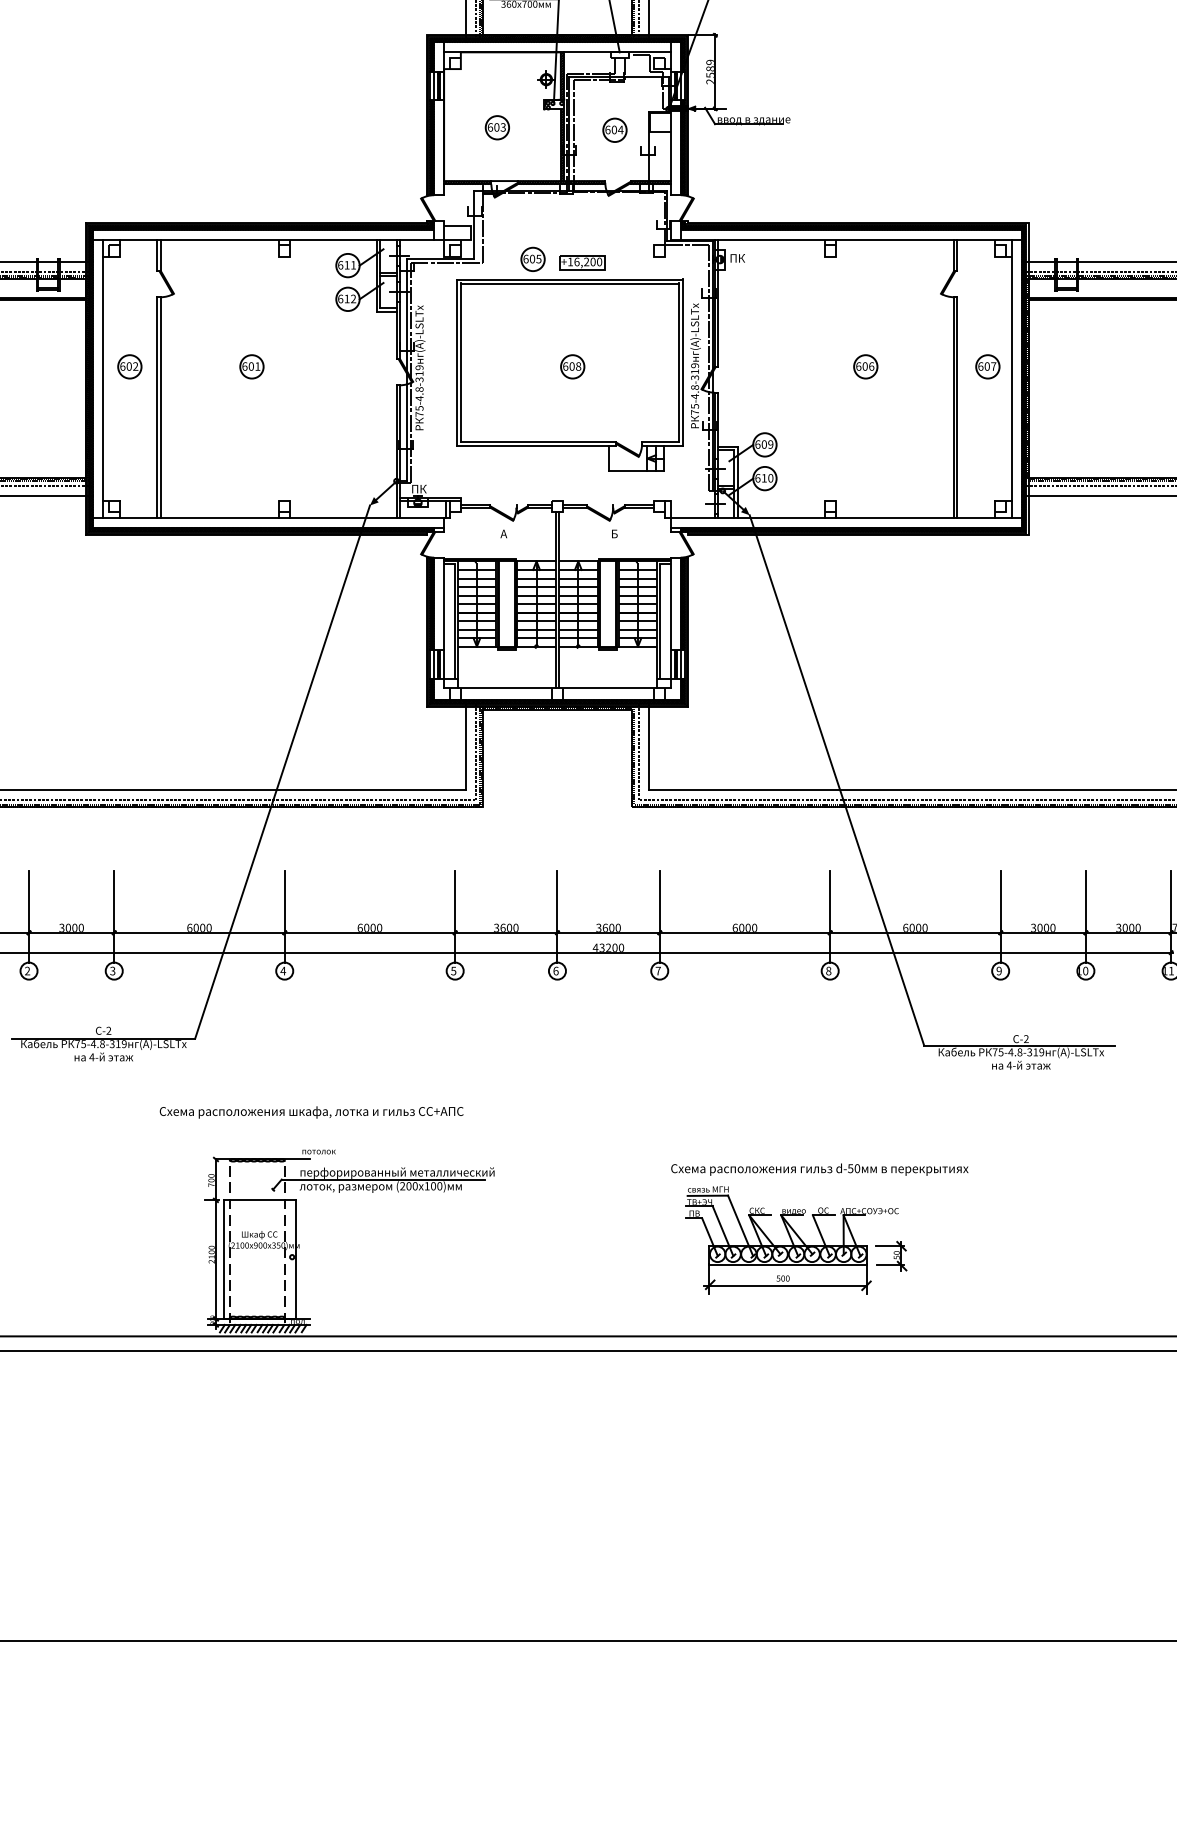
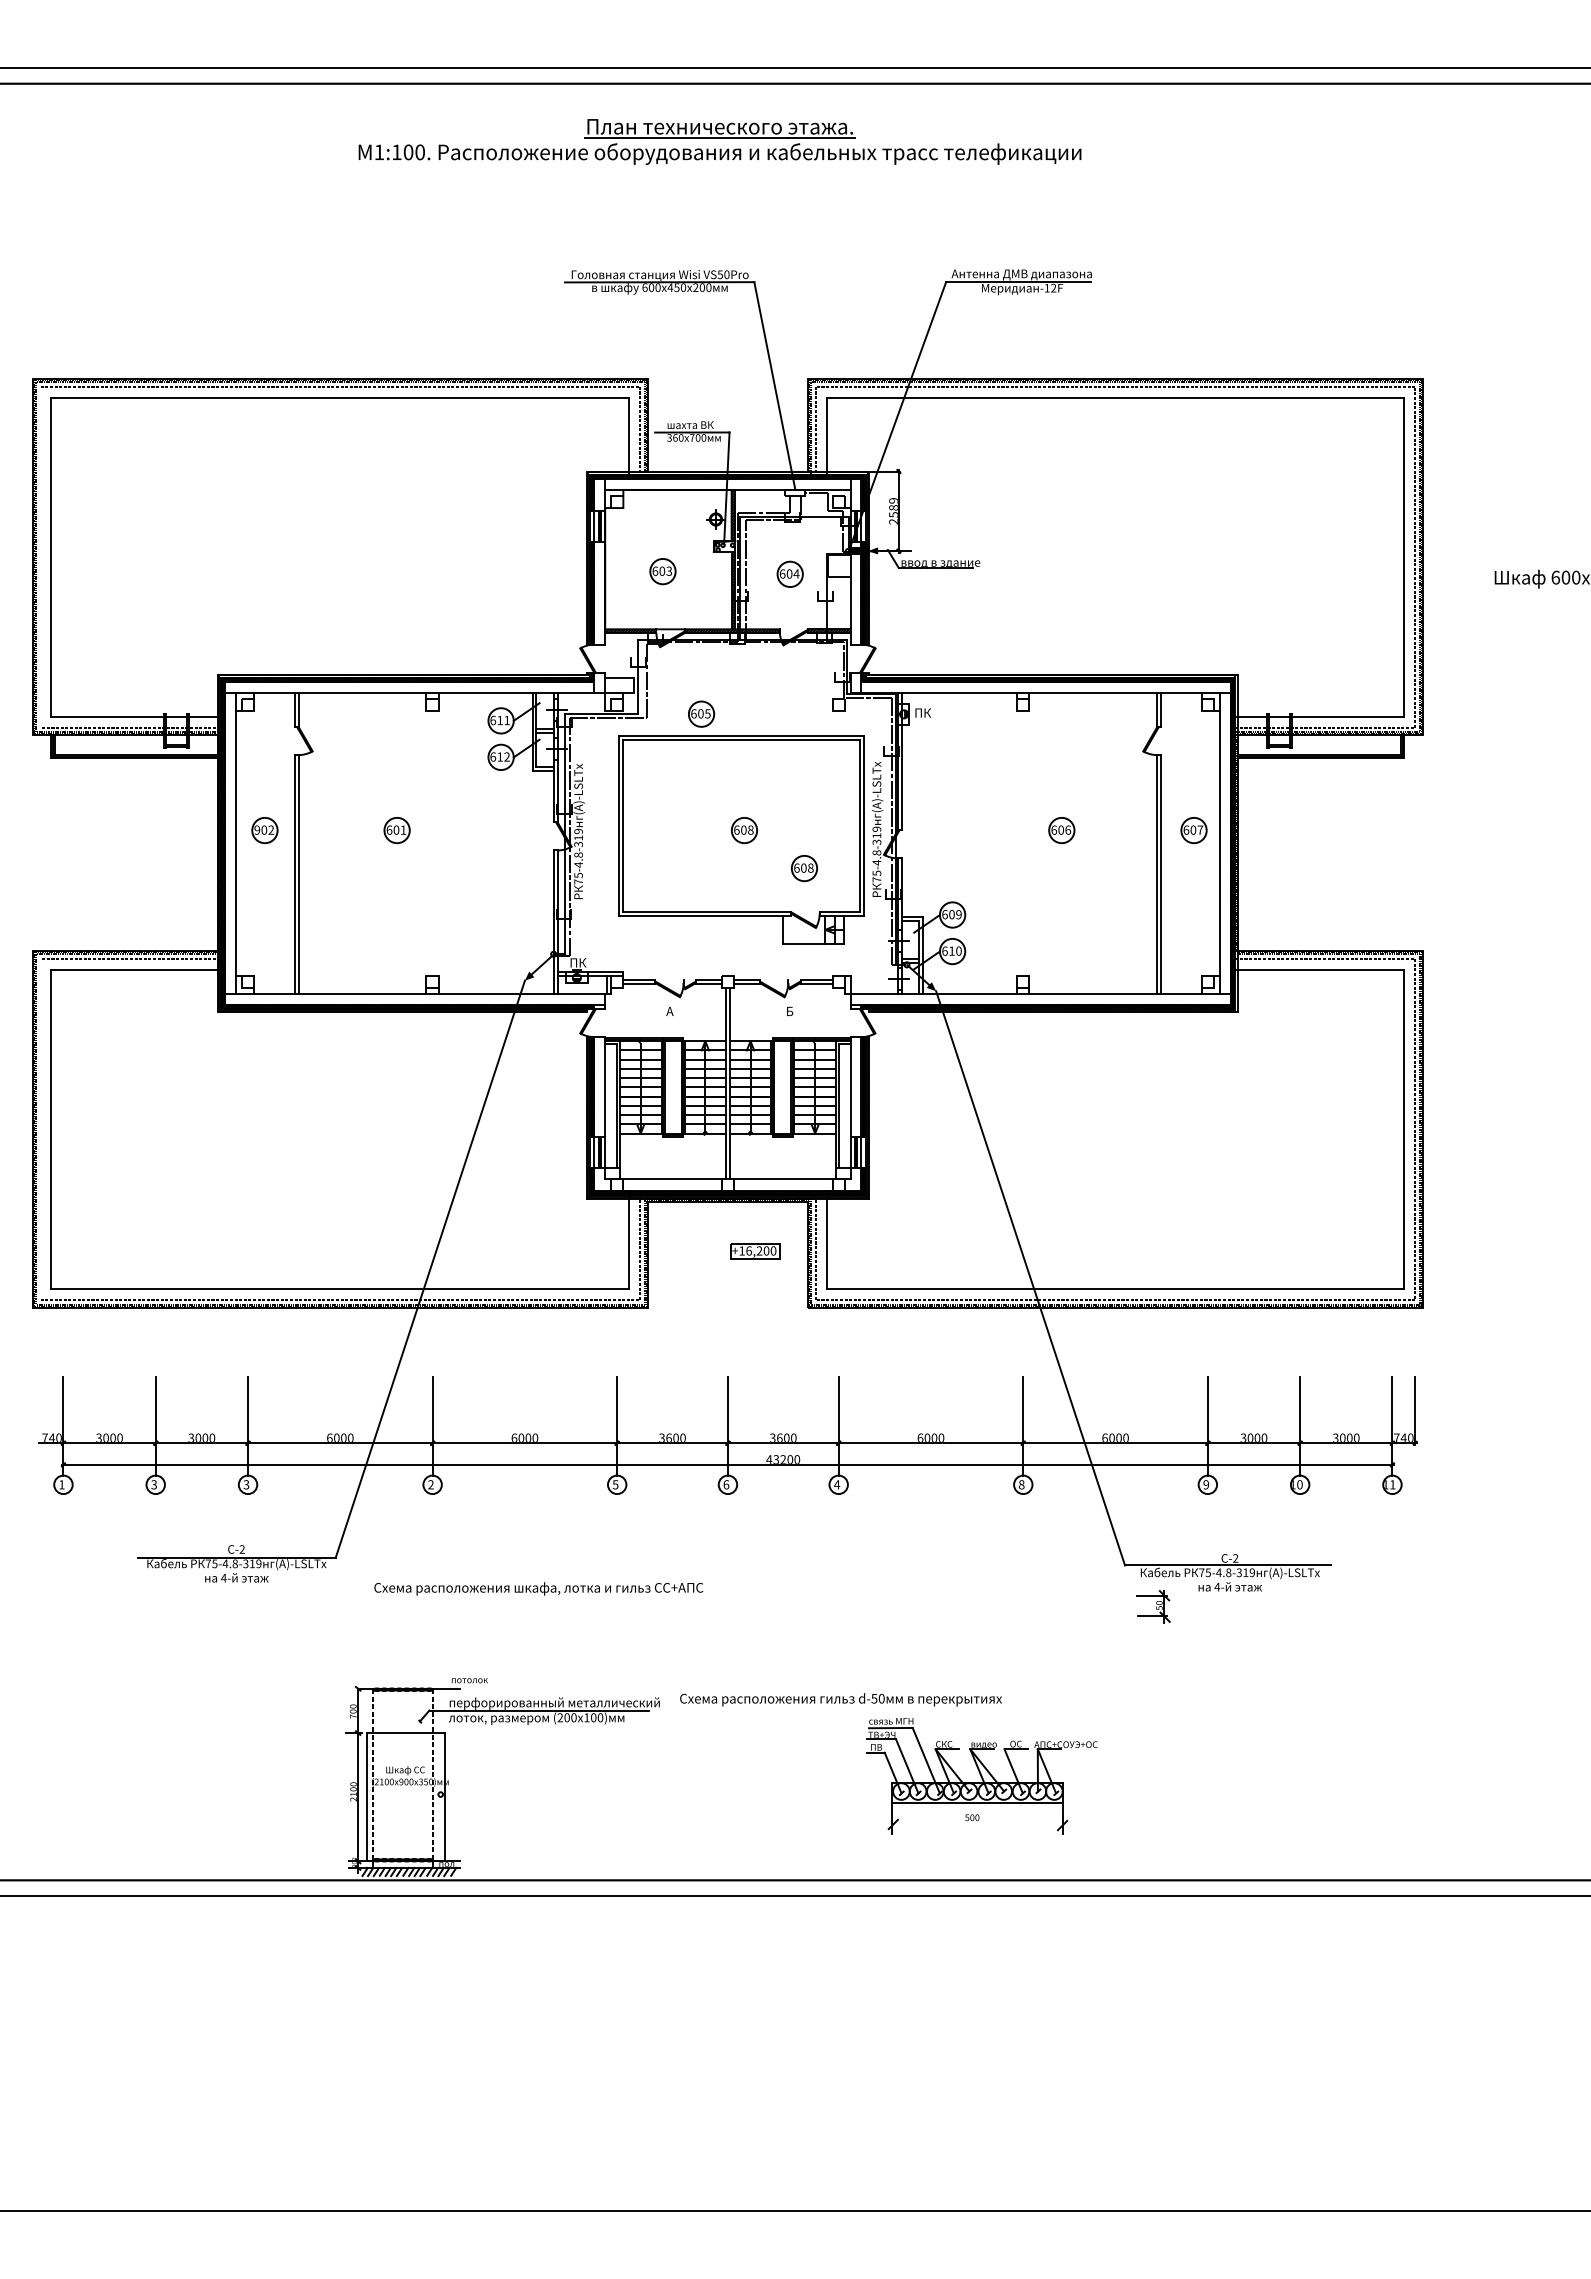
part: (582, 262) -> (755, 1251), moved
text: (123, 365) -> (257, 829), 602 -> 902
part: (628, 401) -> (804, 868), added
text: (282, 970) -> (430, 1484), 4 -> 2
text: (658, 970) -> (837, 1484), 7 -> 4
text: (26, 971) -> (153, 1485), 2 -> 3
text: (311, 1112) -> (538, 1588), moved
text: (819, 1169) -> (840, 1699), moved
part: (891, 1256) -> (1153, 1606), moved
line: (785, 1285) -> (974, 1825), removed

